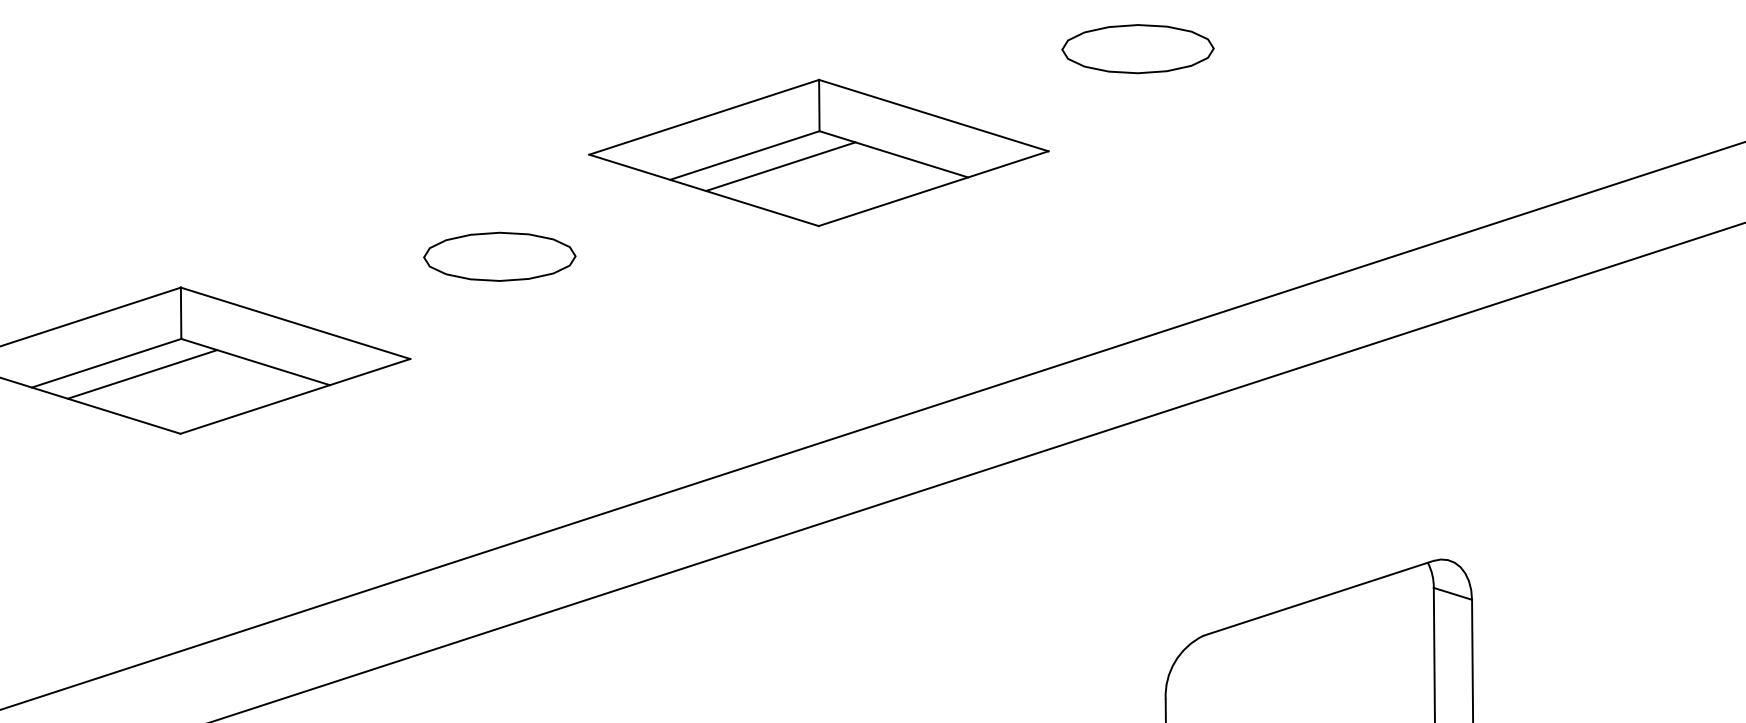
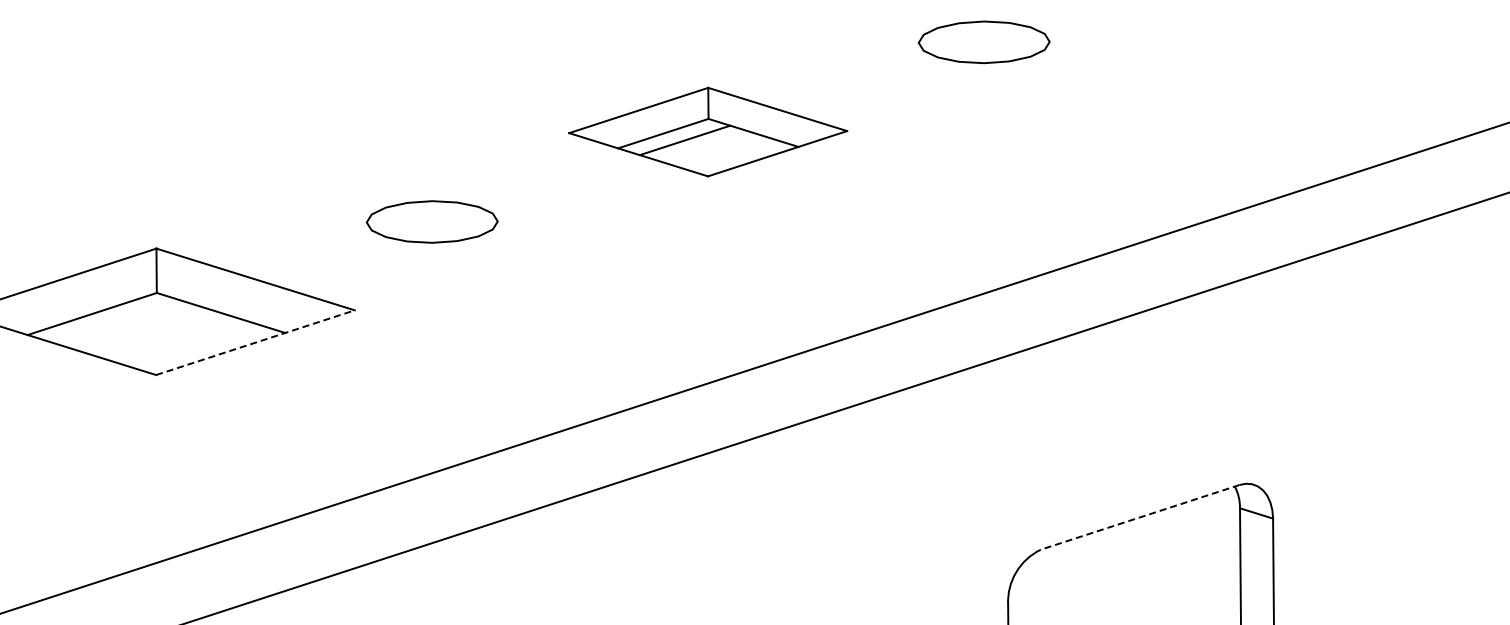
part: (818, 152) -> (707, 131), size x0.7
line: (141, 374) -> (122, 323), removed
line: (295, 396) -> (255, 342), solid -> dashed
line: (1317, 598) -> (1139, 517), solid -> dashed

